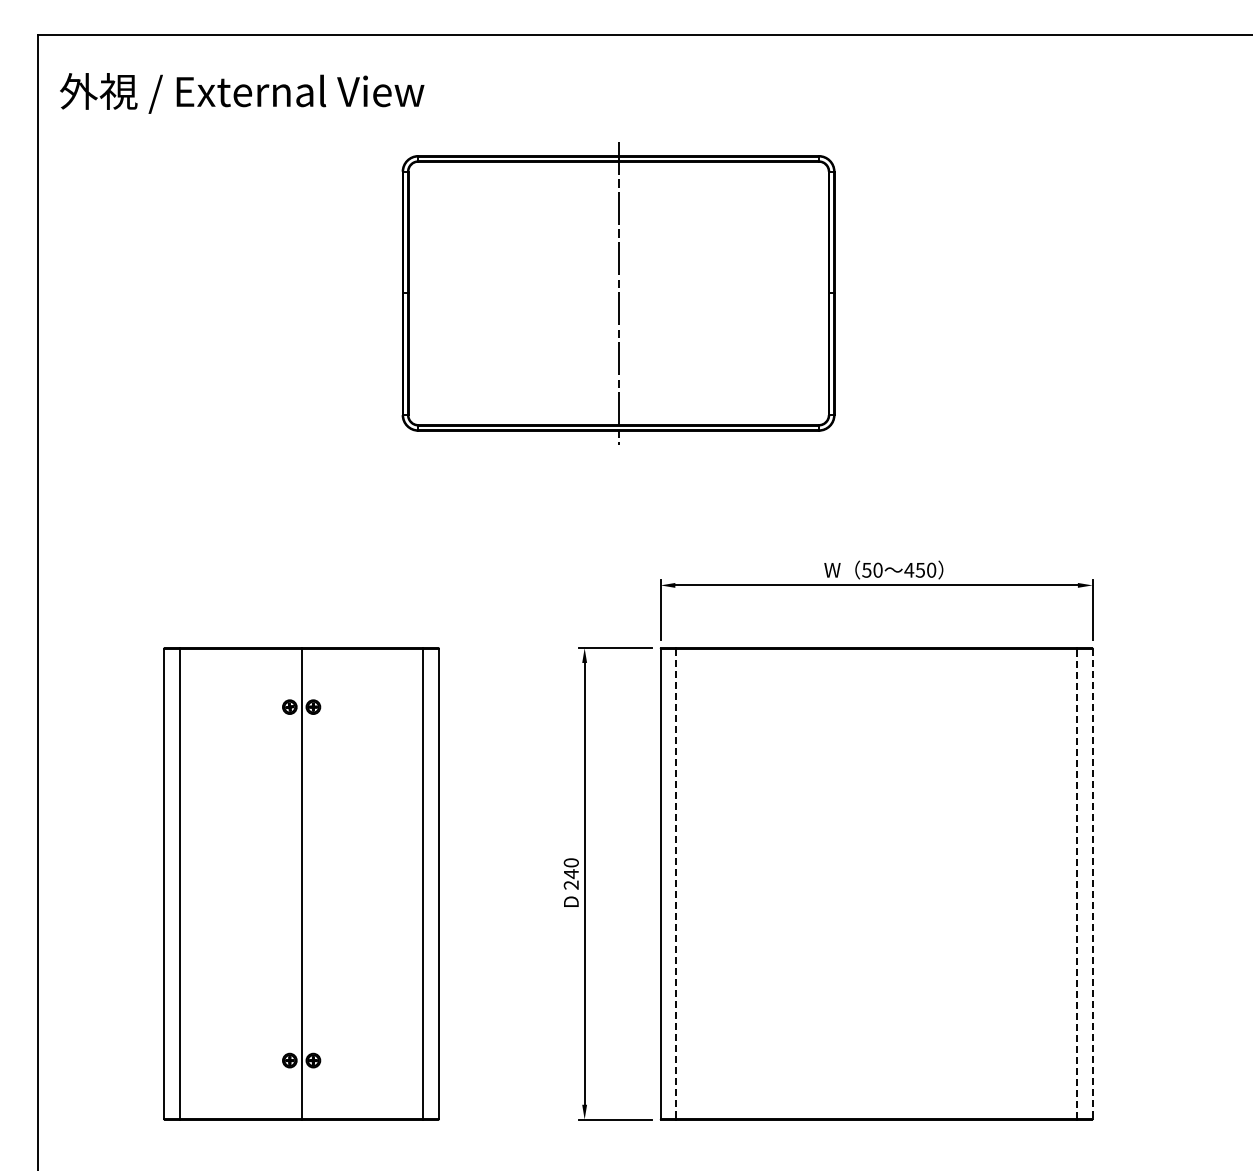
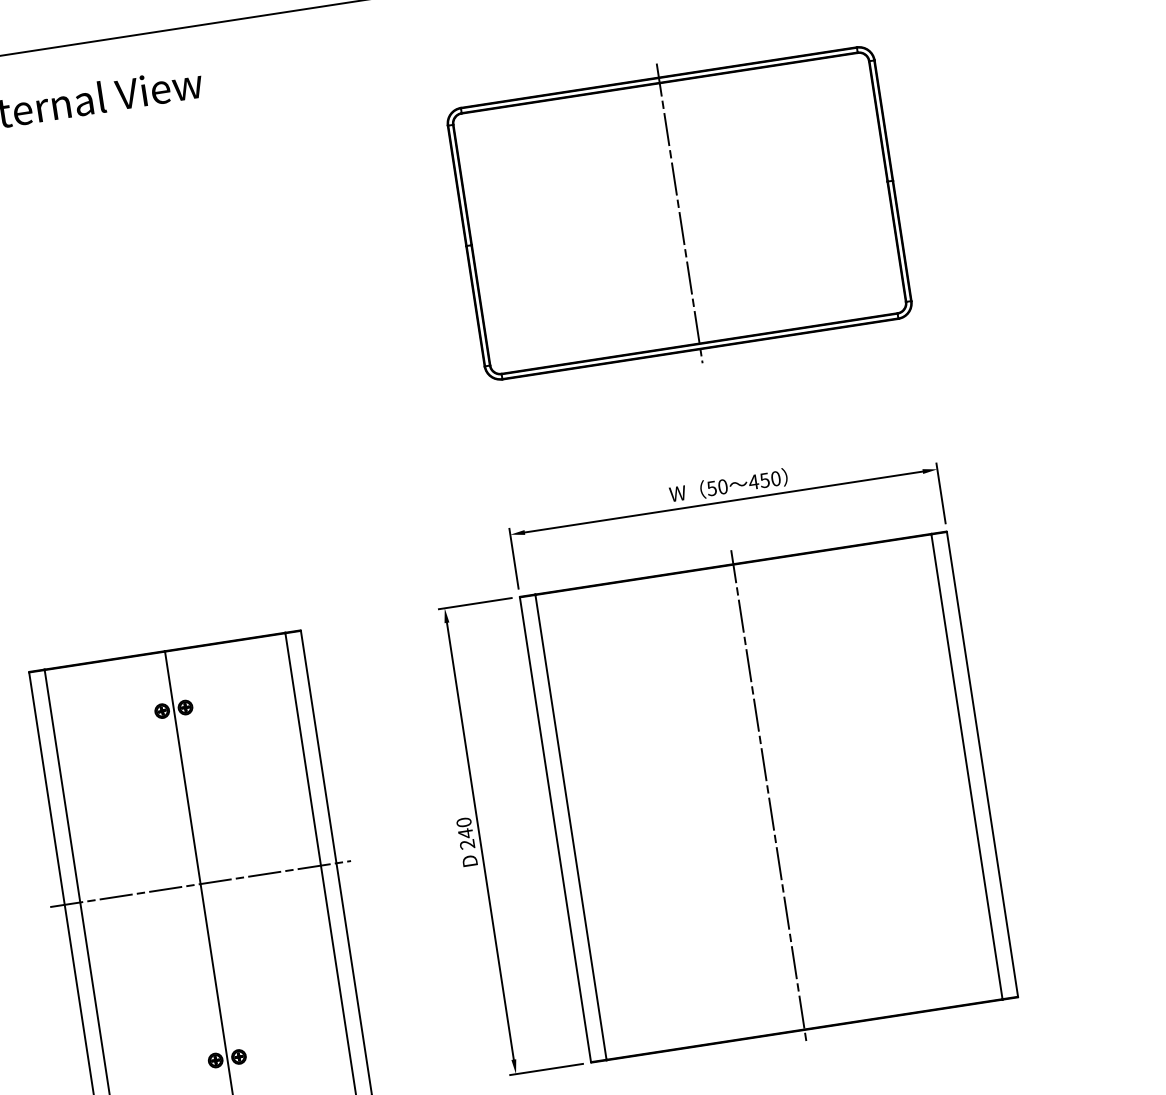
part: (618, 293) -> (679, 213), moved
line: (301, 883) -> (200, 883), added
line: (876, 883) -> (768, 796), added
line: (1076, 883) -> (966, 766), dashed -> solid
line: (676, 884) -> (571, 827), dashed -> solid
line: (1092, 884) -> (982, 765), dashed -> solid

